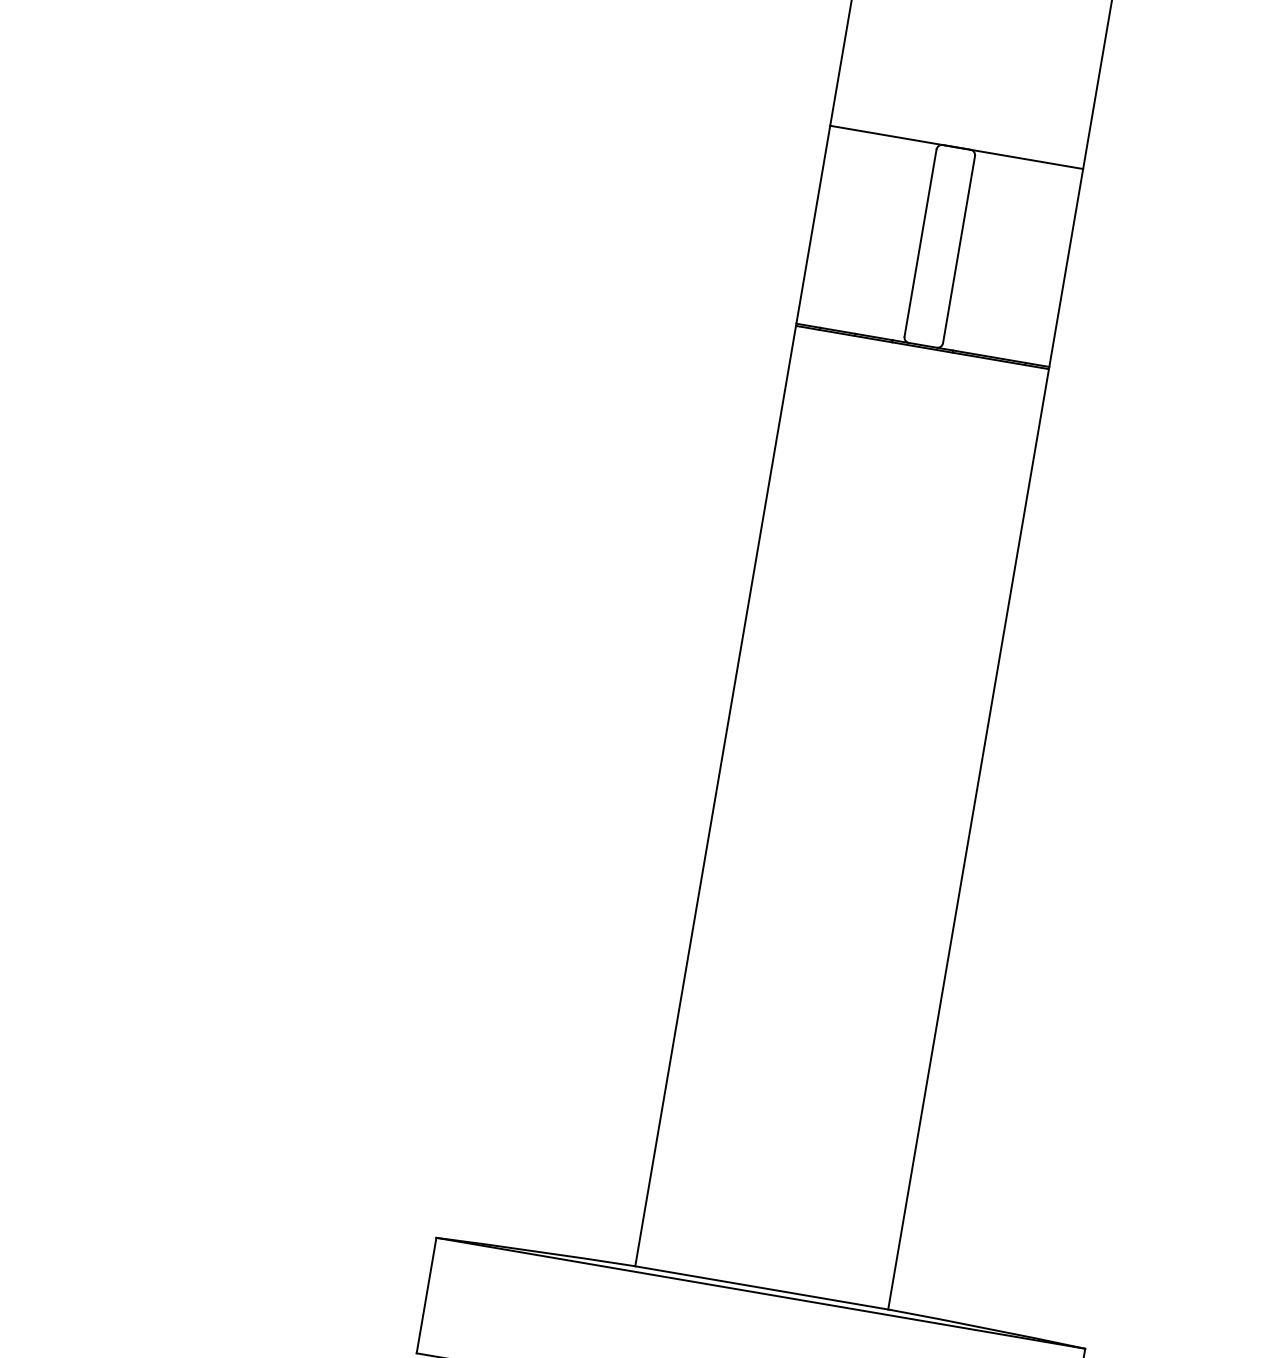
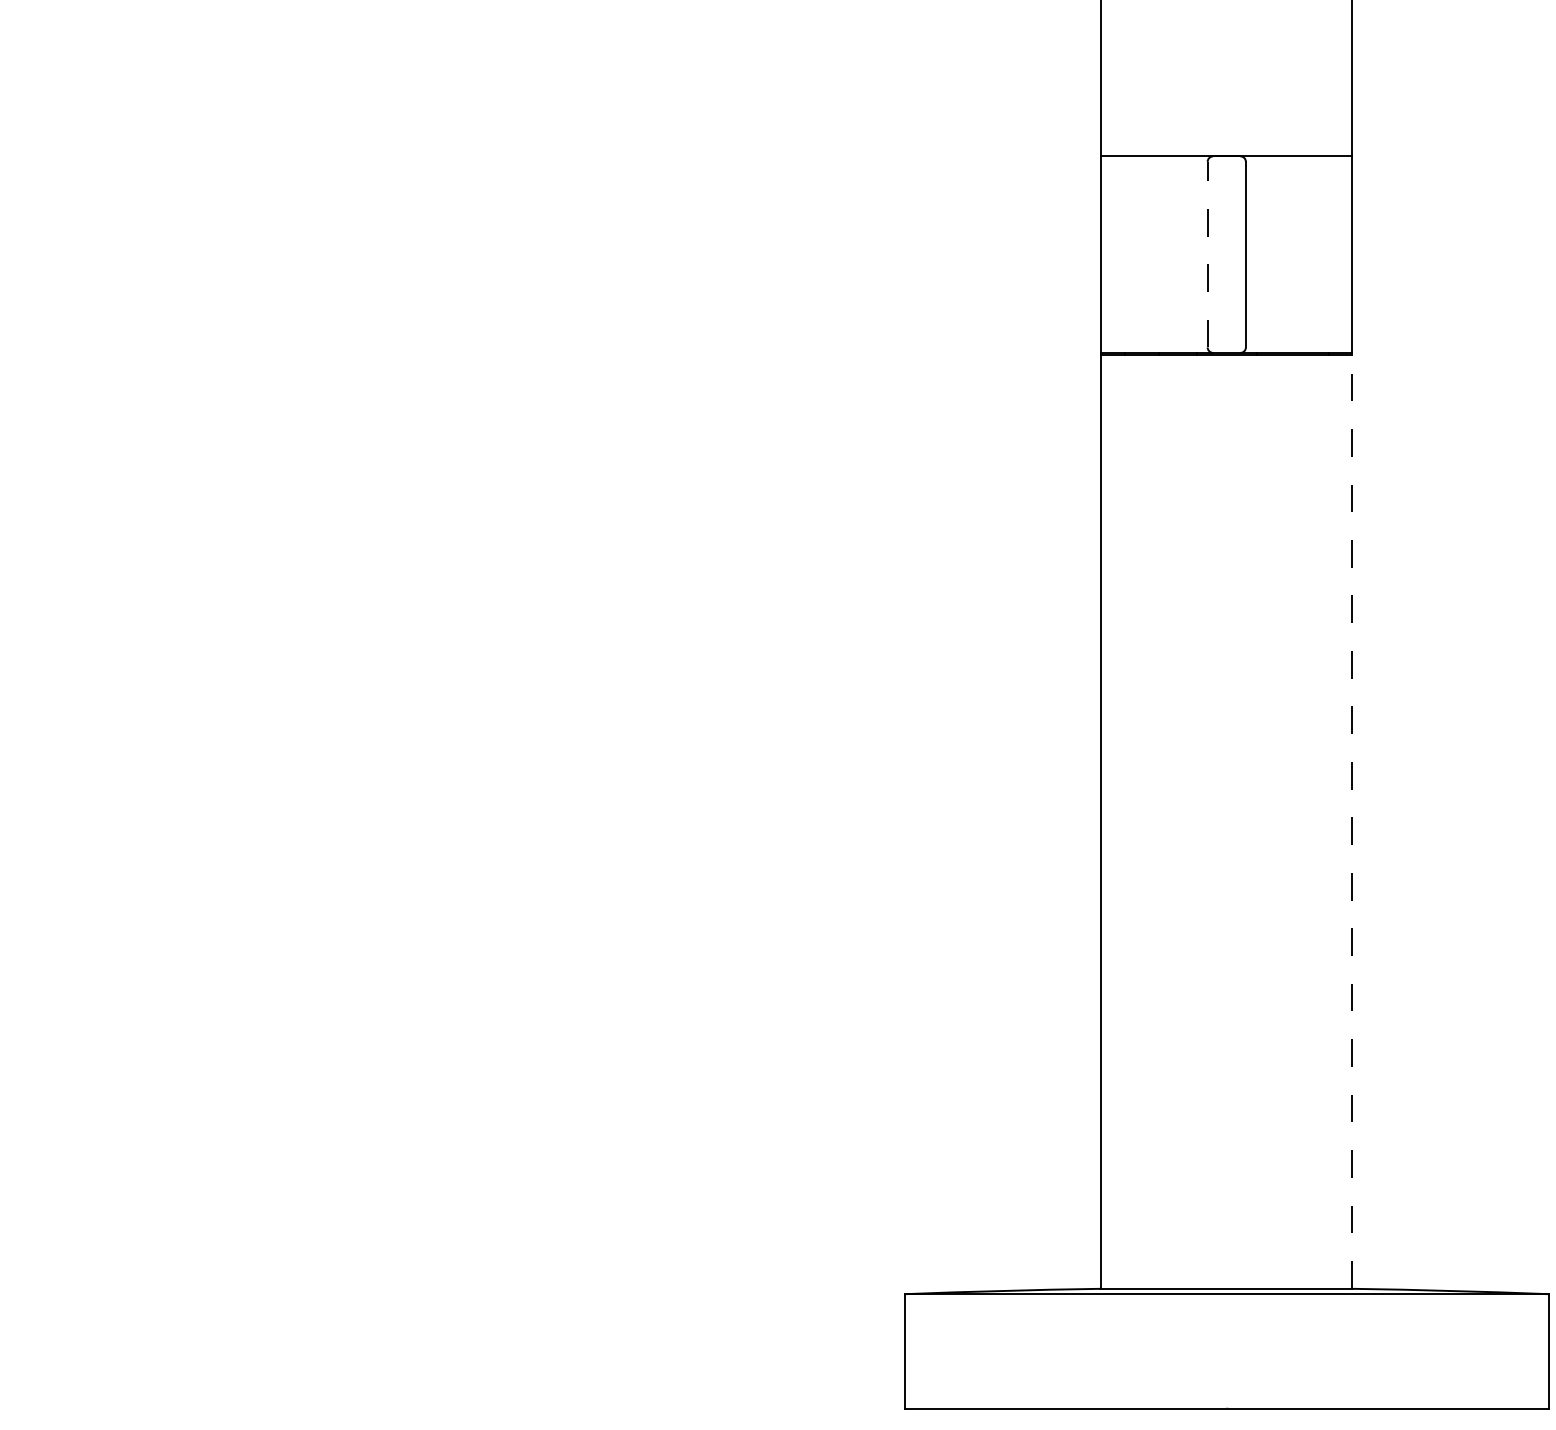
line: (920, 242) -> (1207, 254), solid -> dashed
line: (968, 838) -> (1352, 821), solid -> dashed

